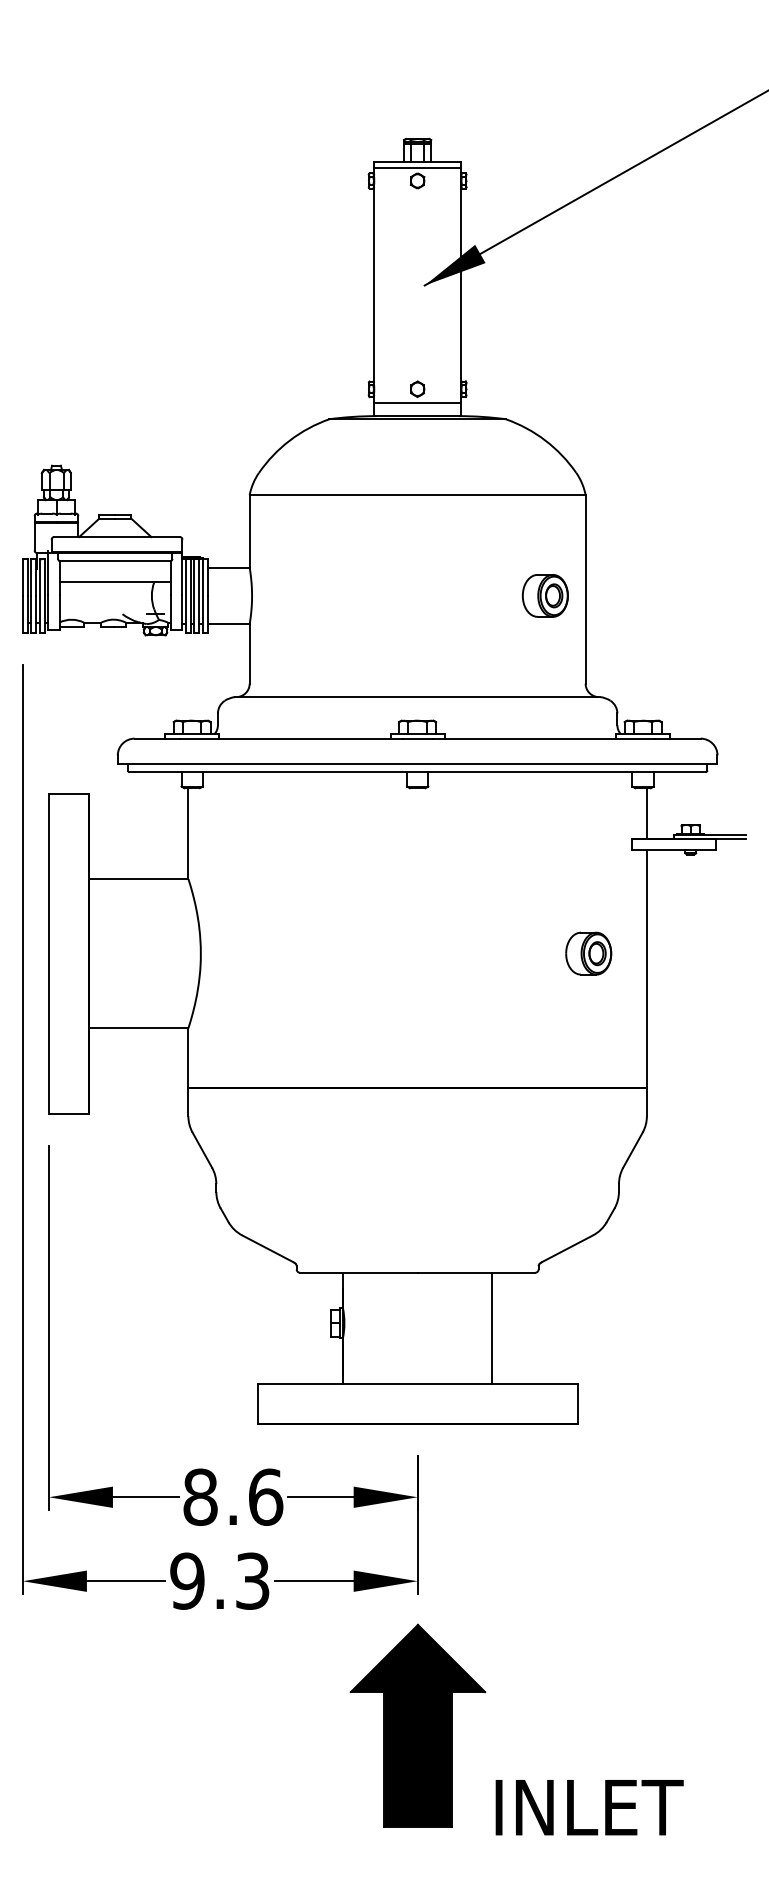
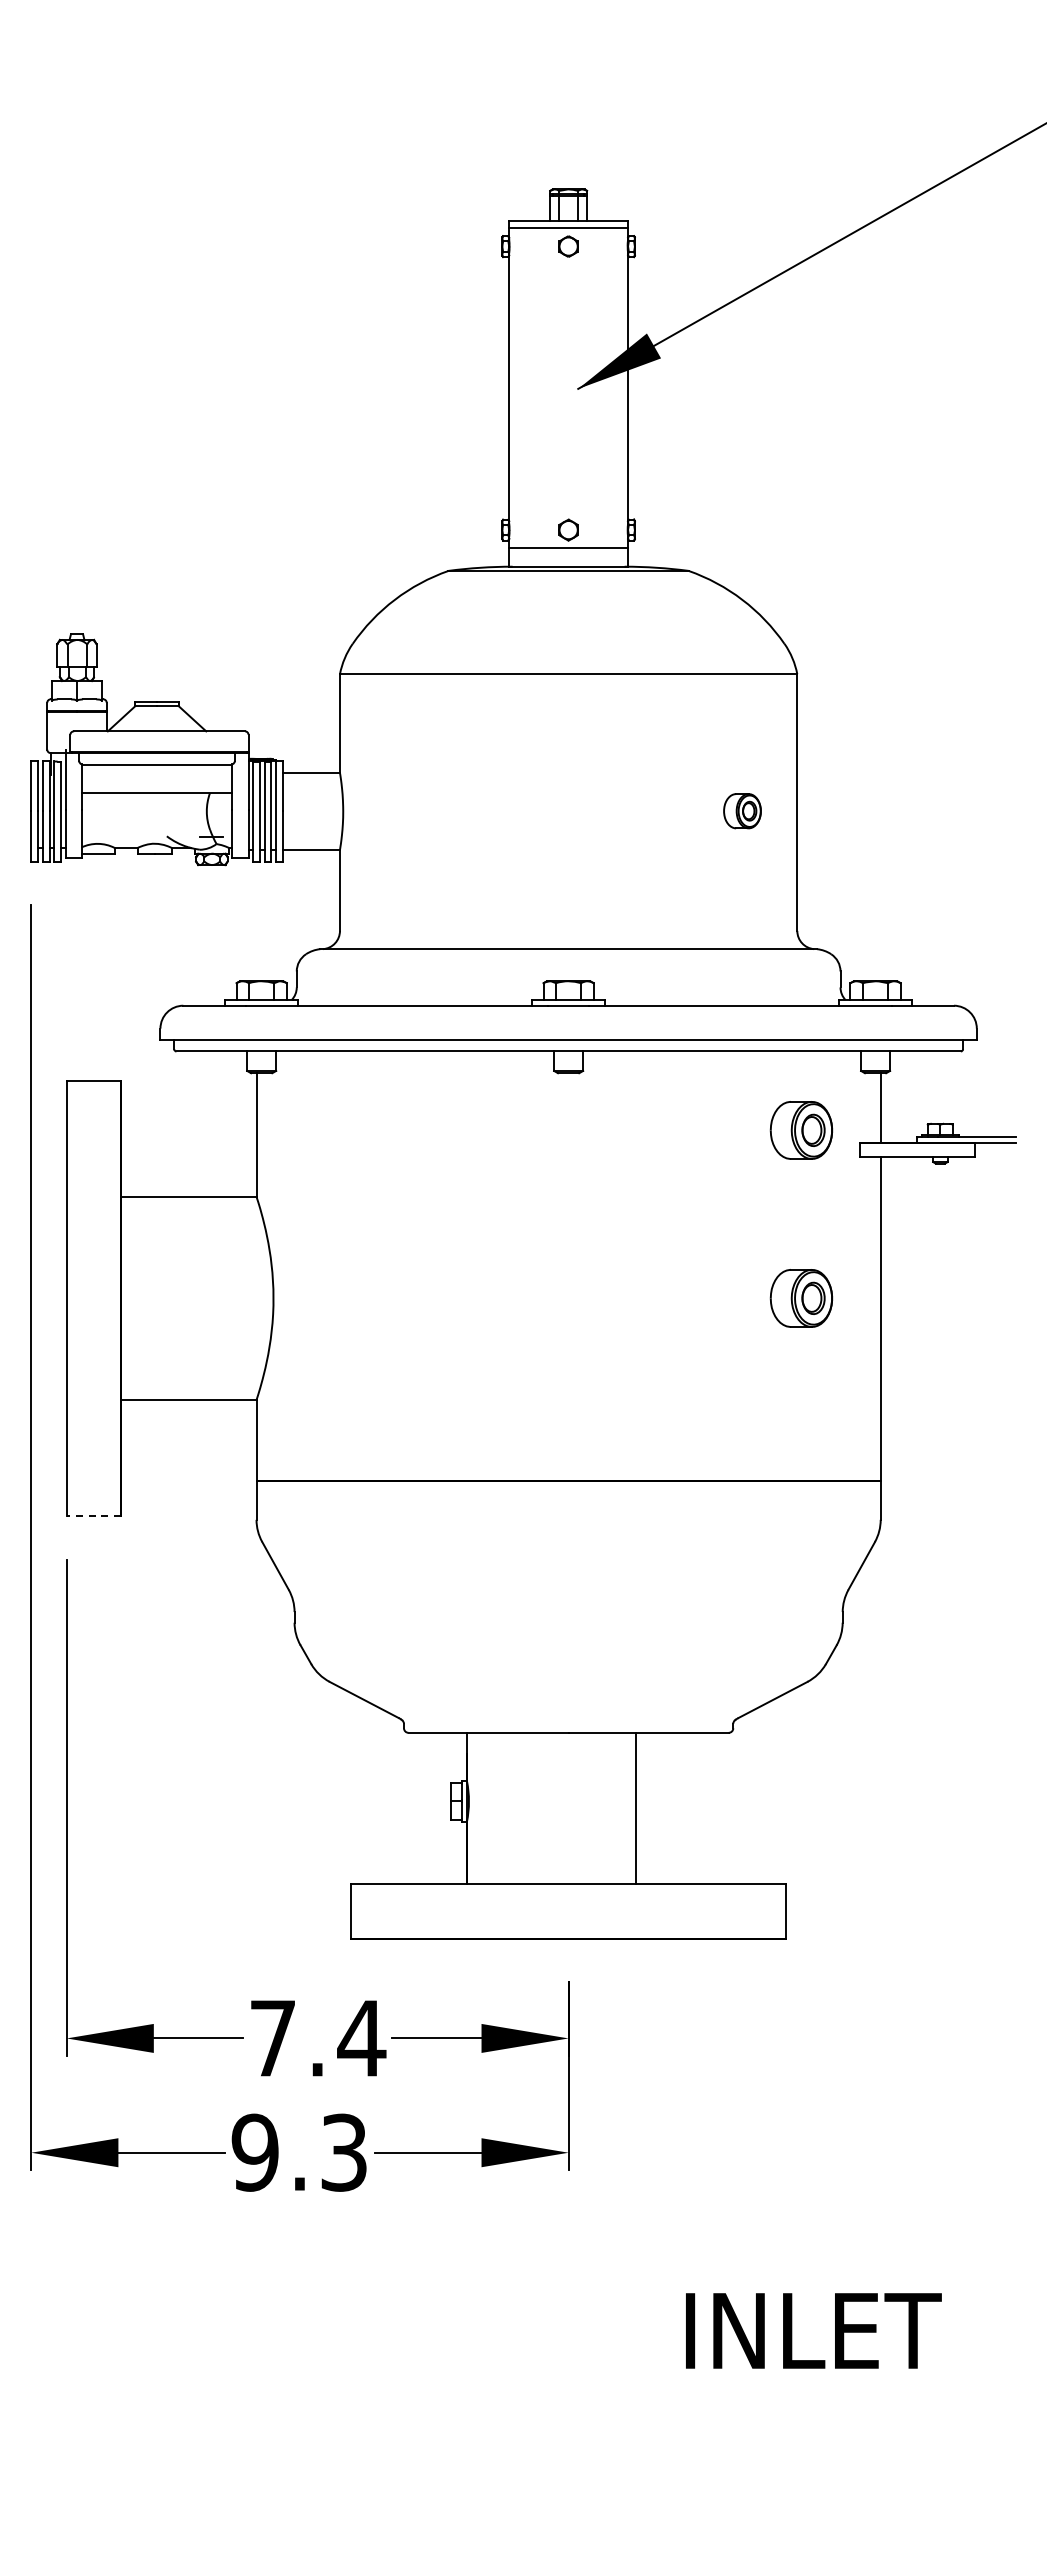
part: (545, 595) -> (742, 810), size x0.6
part: (588, 830) -> (801, 1130), added
line: (68, 1113) -> (93, 1516), solid -> dashed
line: (492, 1328) -> (636, 1808), moved
text: (233, 1497) -> (318, 2038), 8.6 -> 7.4
part: (417, 1725) -> (568, 2349), removed
text: (589, 1807) -> (813, 2330), moved

